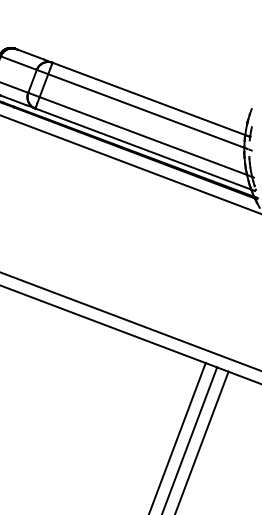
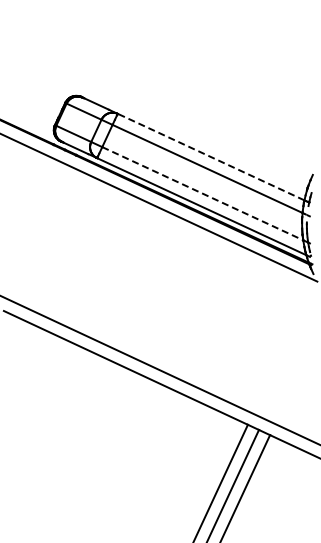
line: (149, 99) -> (211, 157), solid -> dashed
line: (143, 135) -> (202, 193), solid -> dashed

